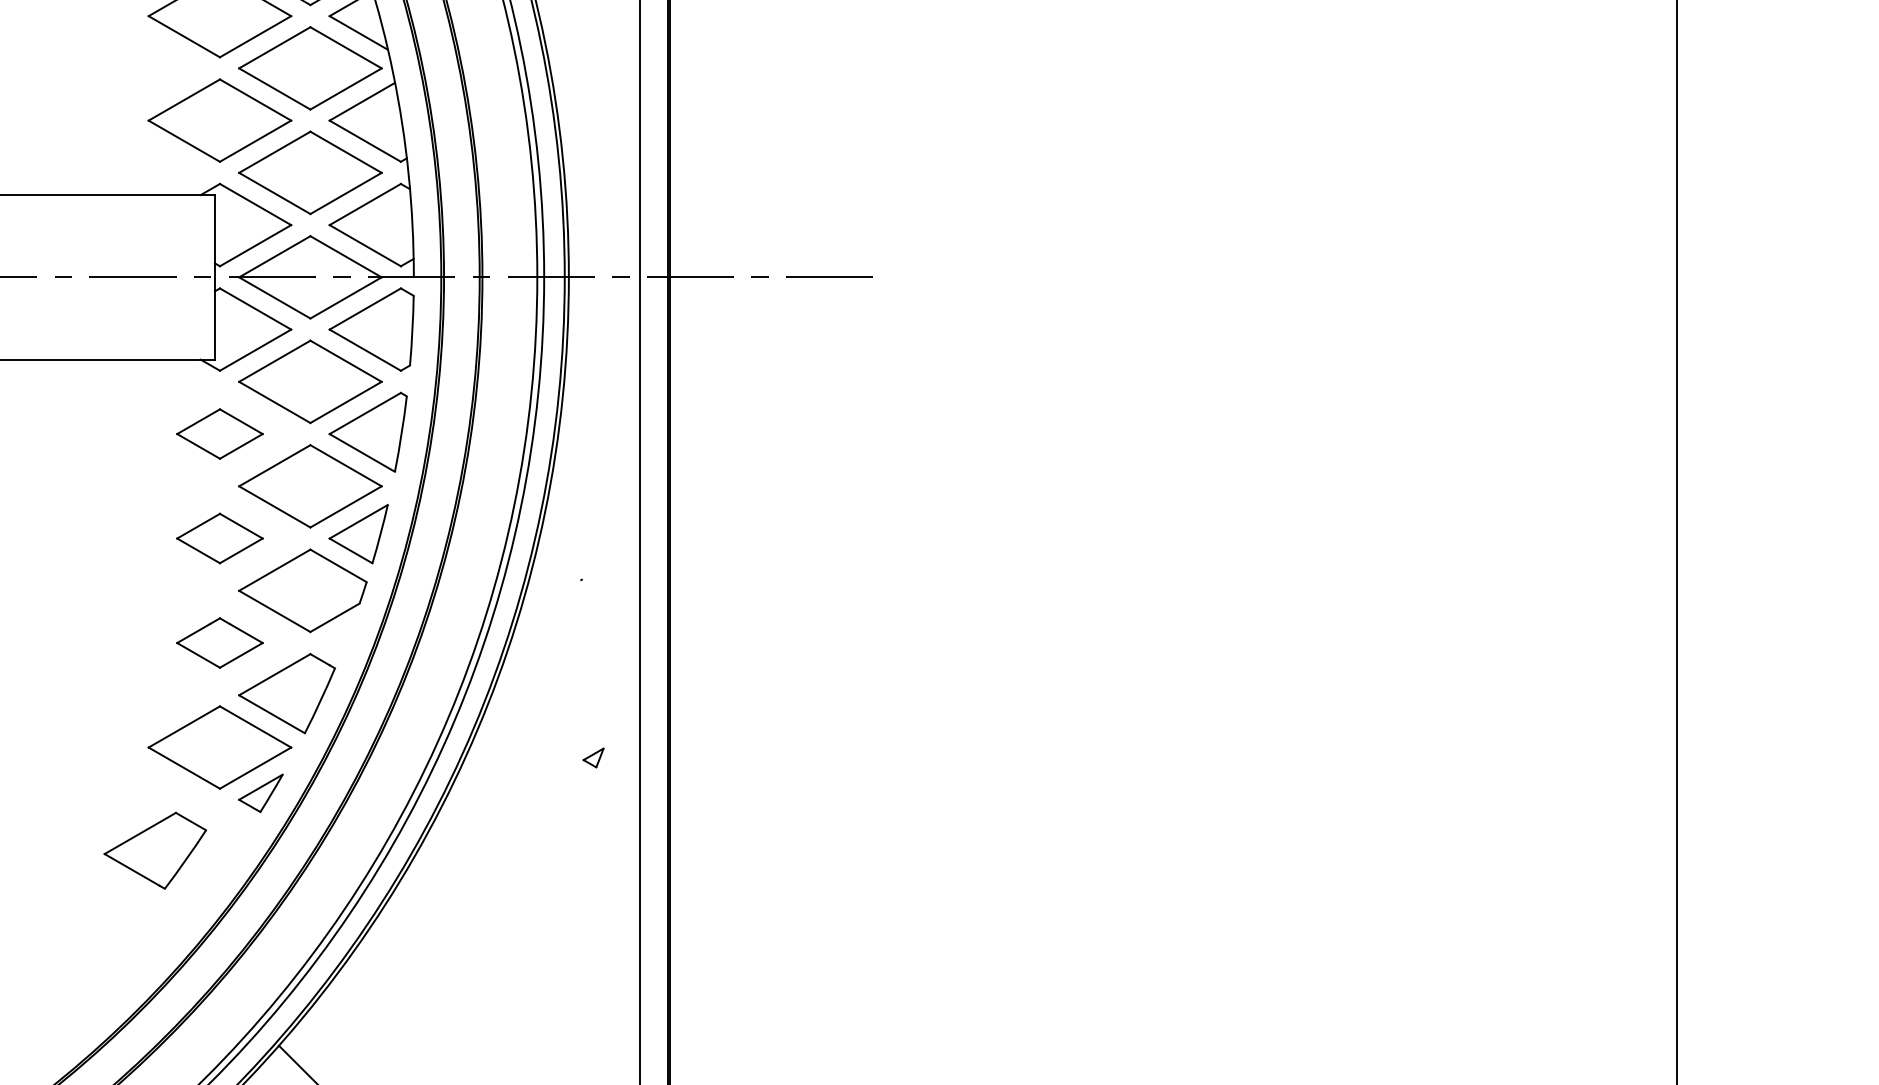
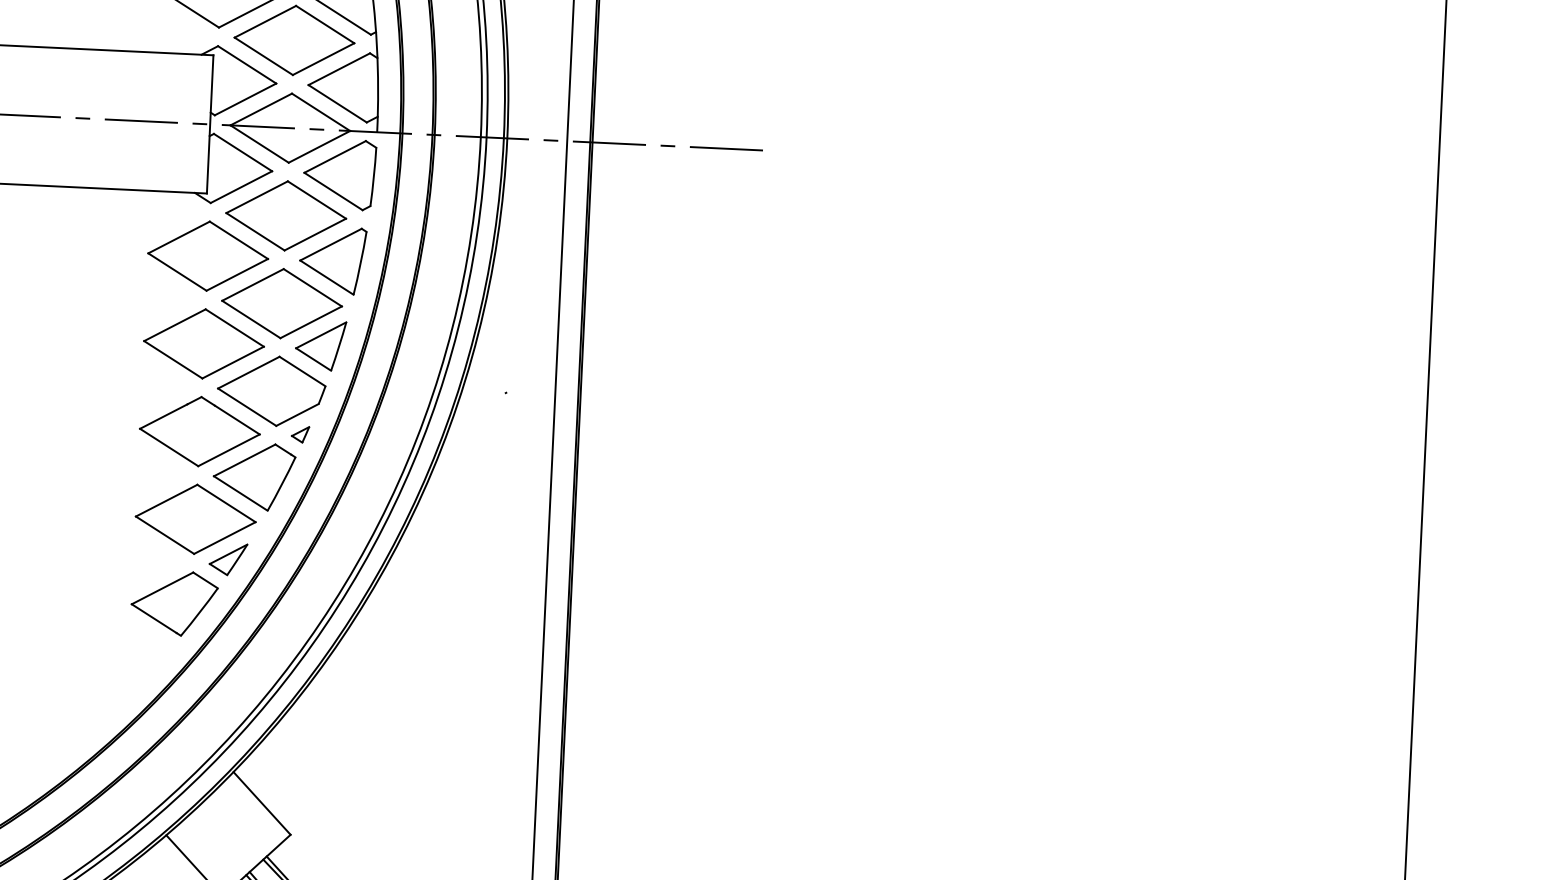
part: (219, 433) -> (207, 255), size x1.67
part: (219, 538) -> (203, 343), size x1.67
part: (219, 642) -> (199, 431), size x1.67
part: (593, 757) -> (300, 434), moved
part: (154, 850) -> (173, 603), moved

